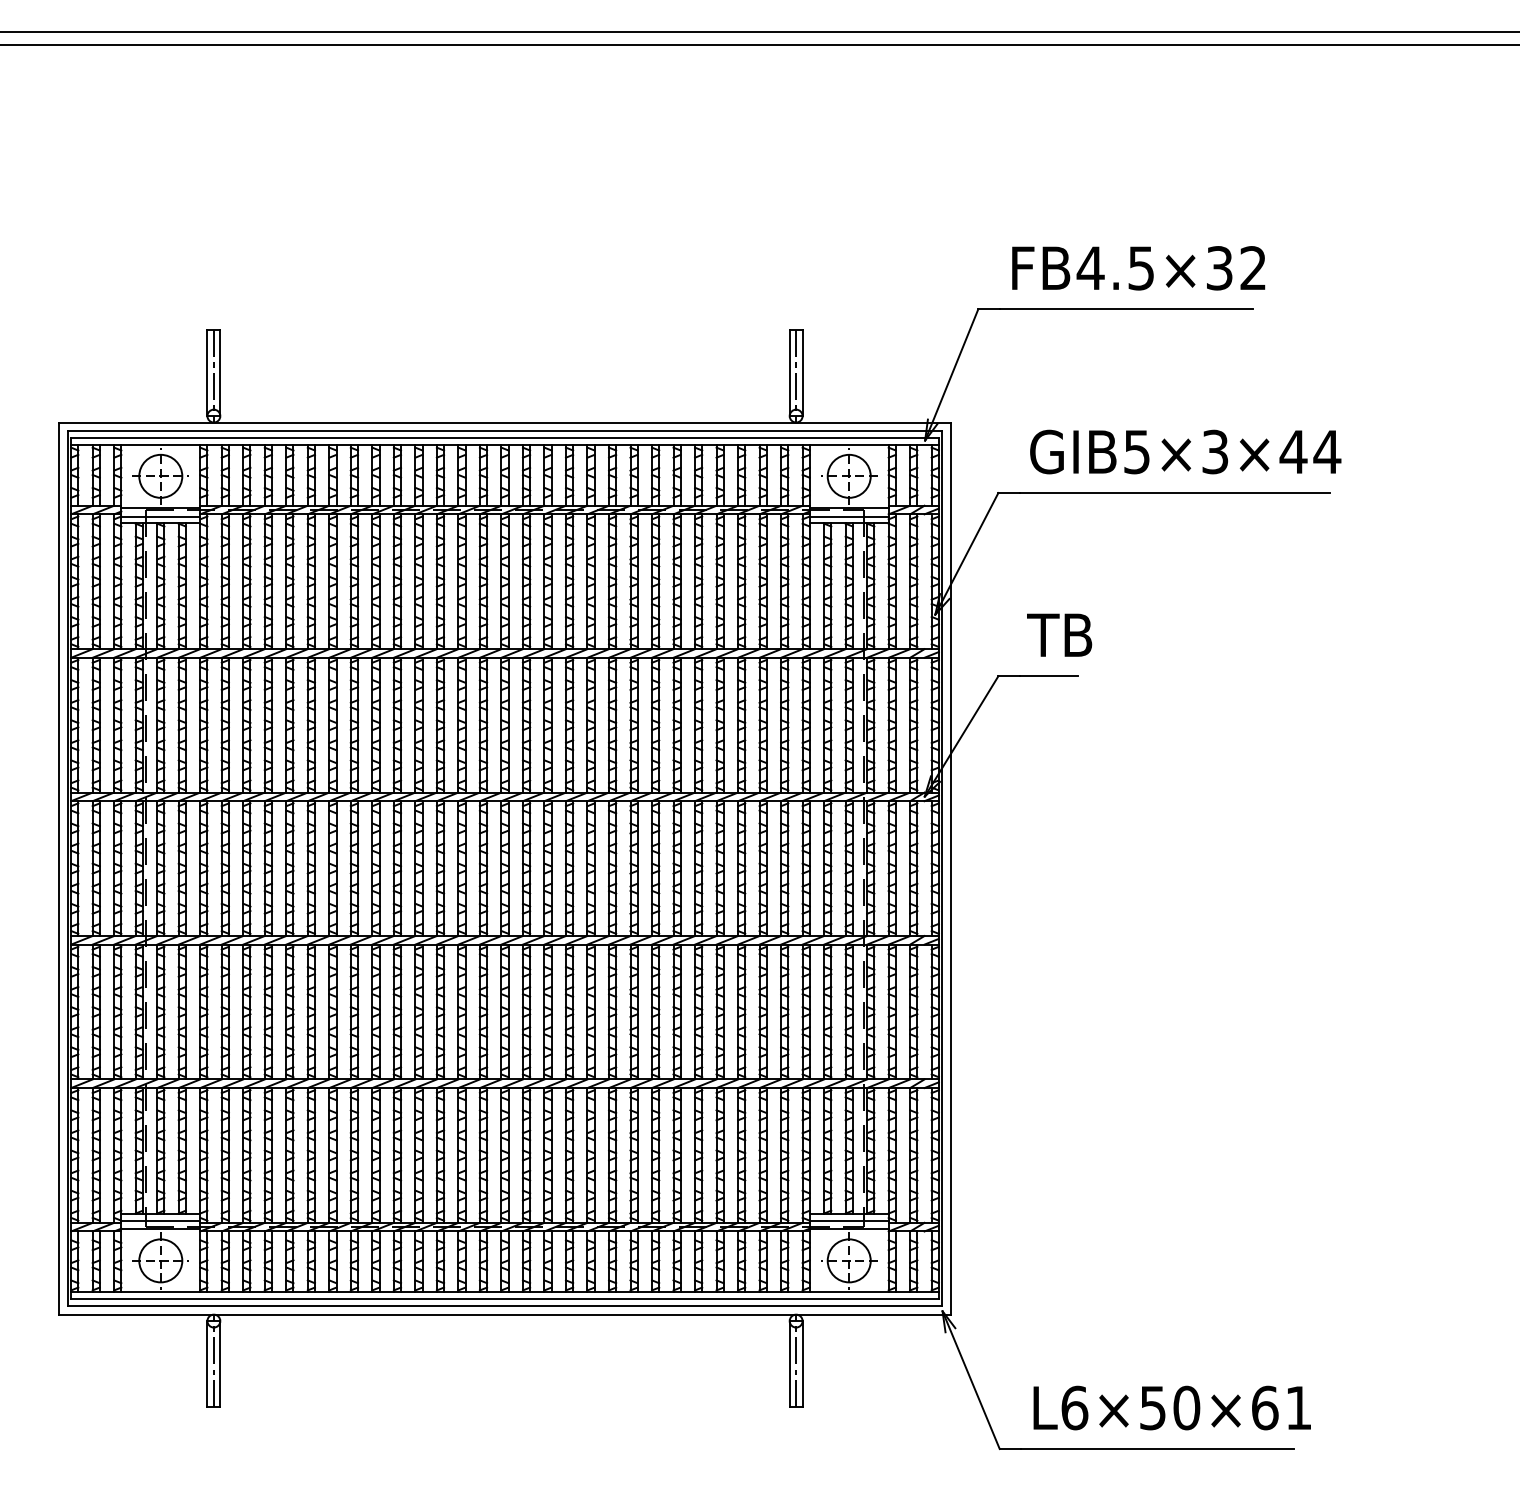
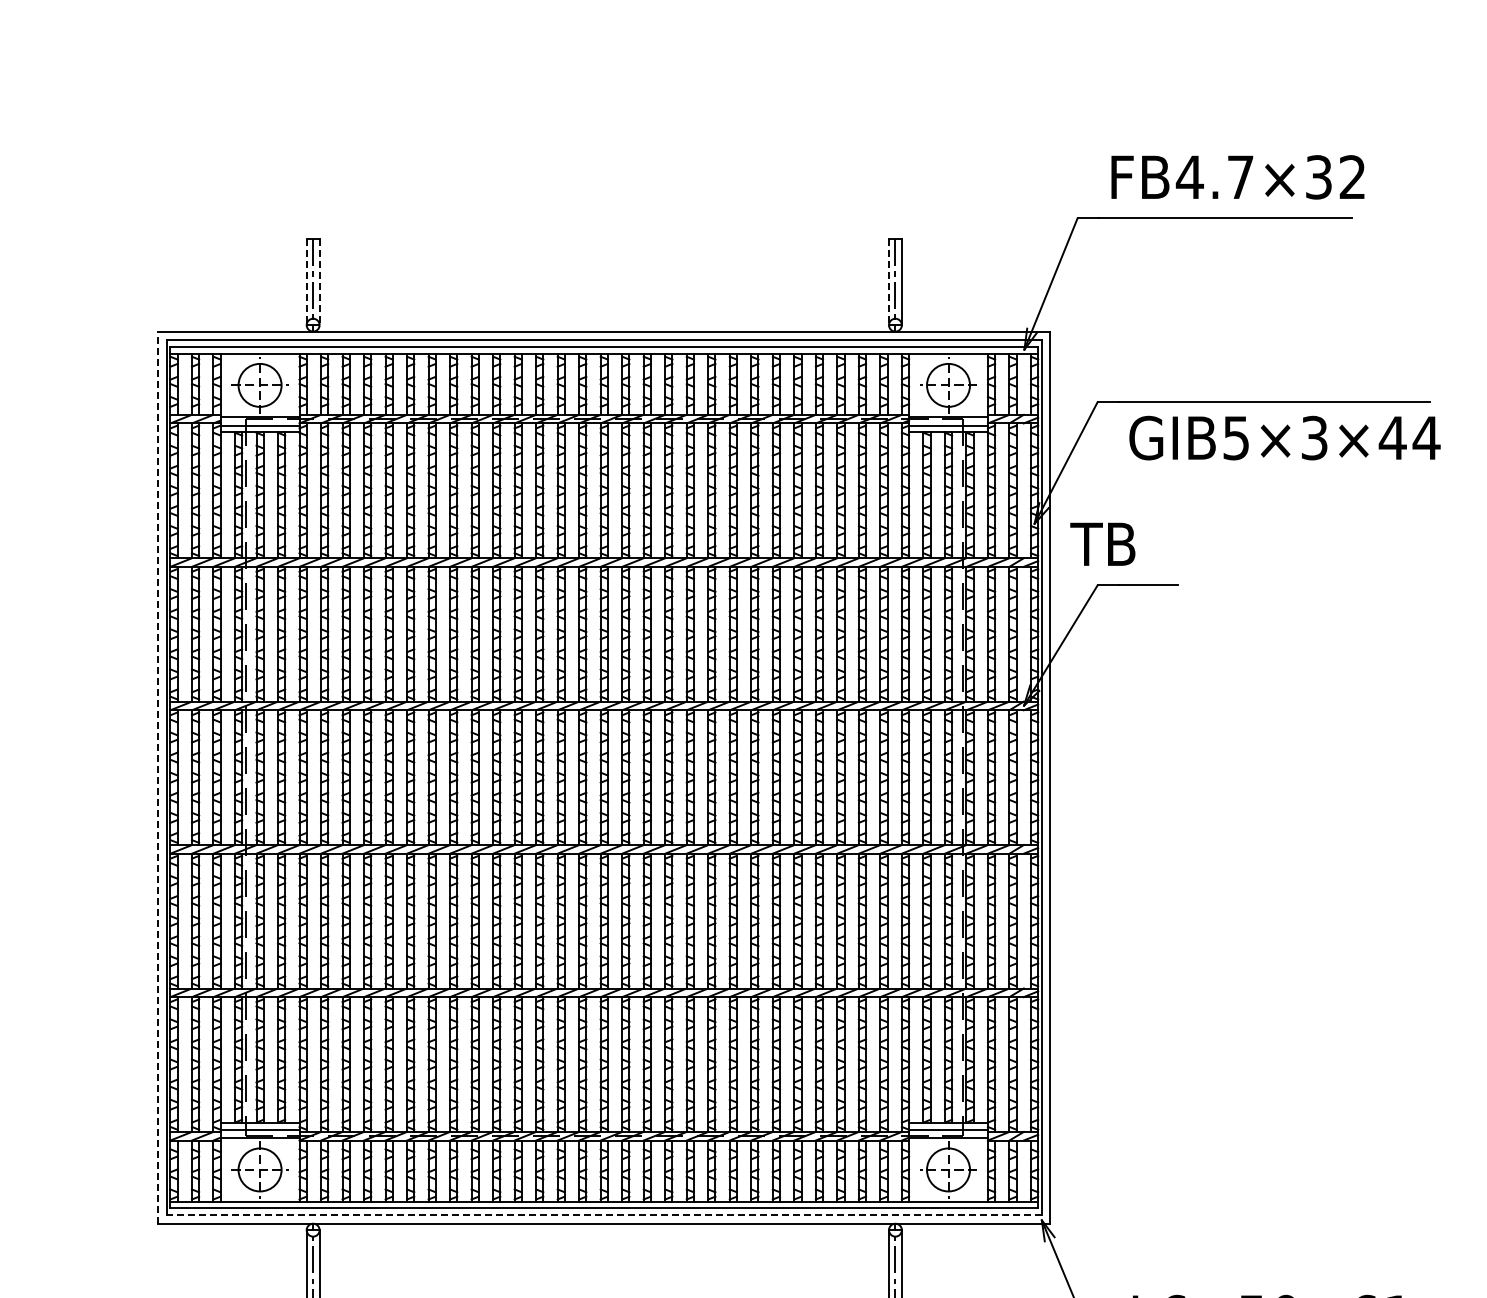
text: (1140, 268) -> (1239, 177), FB4.5×32 -> FB4.7×32
line: (207, 373) -> (306, 282), solid -> dashed
line: (220, 373) -> (319, 282), solid -> dashed
line: (789, 373) -> (888, 282), solid -> dashed
text: (1185, 451) -> (1284, 437), moved
text: (1059, 634) -> (1102, 543), moved
line: (58, 868) -> (157, 777), solid -> dashed
line: (504, 1306) -> (603, 1215), solid -> dashed

